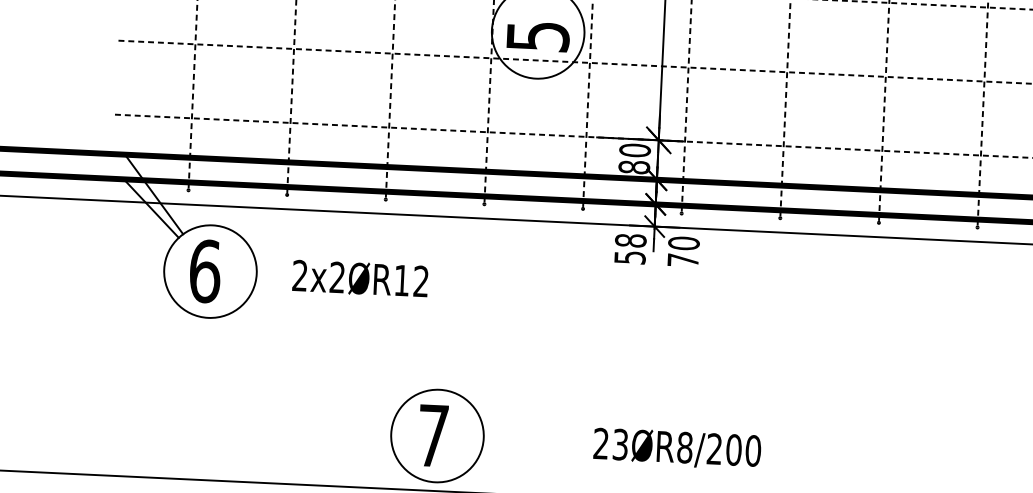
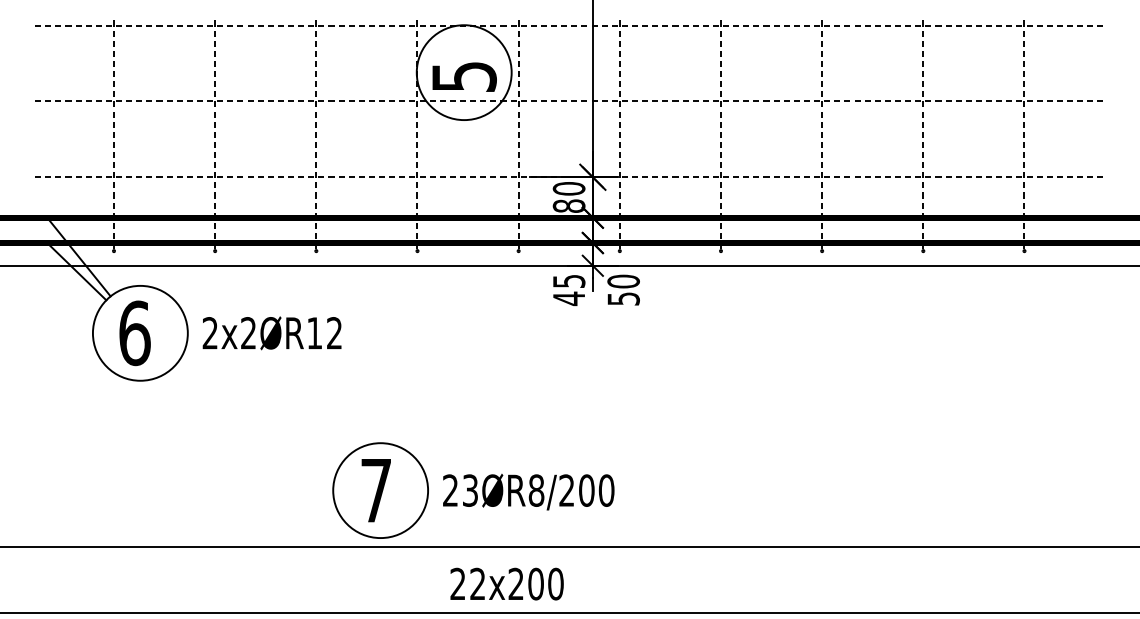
text: (629, 249) -> (568, 290), 58 -> 45
text: (683, 259) -> (623, 298), 70 -> 50
text: (359, 278) -> (271, 333), moved
text: (677, 448) -> (528, 491), moved

